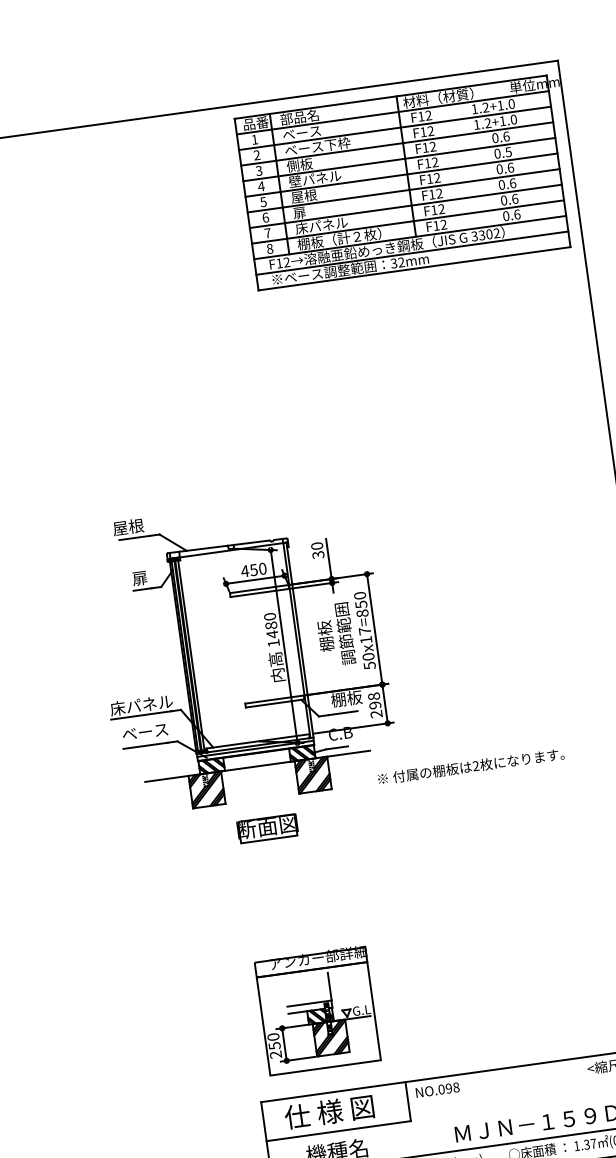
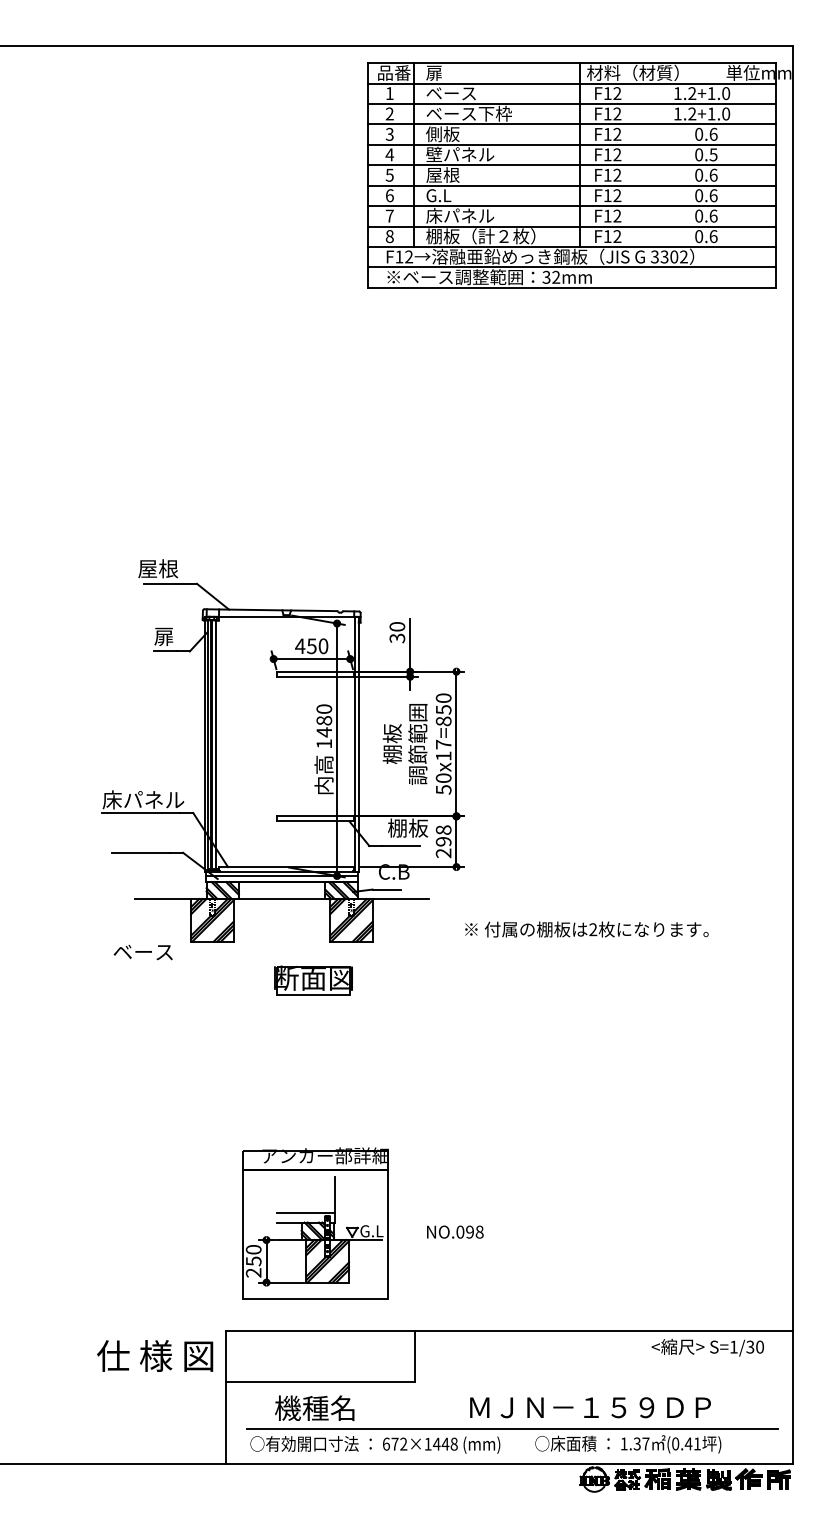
text: (298, 117) -> (450, 72), 部品名 -> 扉
text: (302, 212) -> (438, 195), 扉 -> G.L
text: (144, 732) -> (142, 952), moved
text: (470, 766) -> (586, 929), moved
part: (267, 828) -> (313, 980), moved
text: (437, 1089) -> (455, 1231), moved
text: (329, 1111) -> (155, 1355), moved

